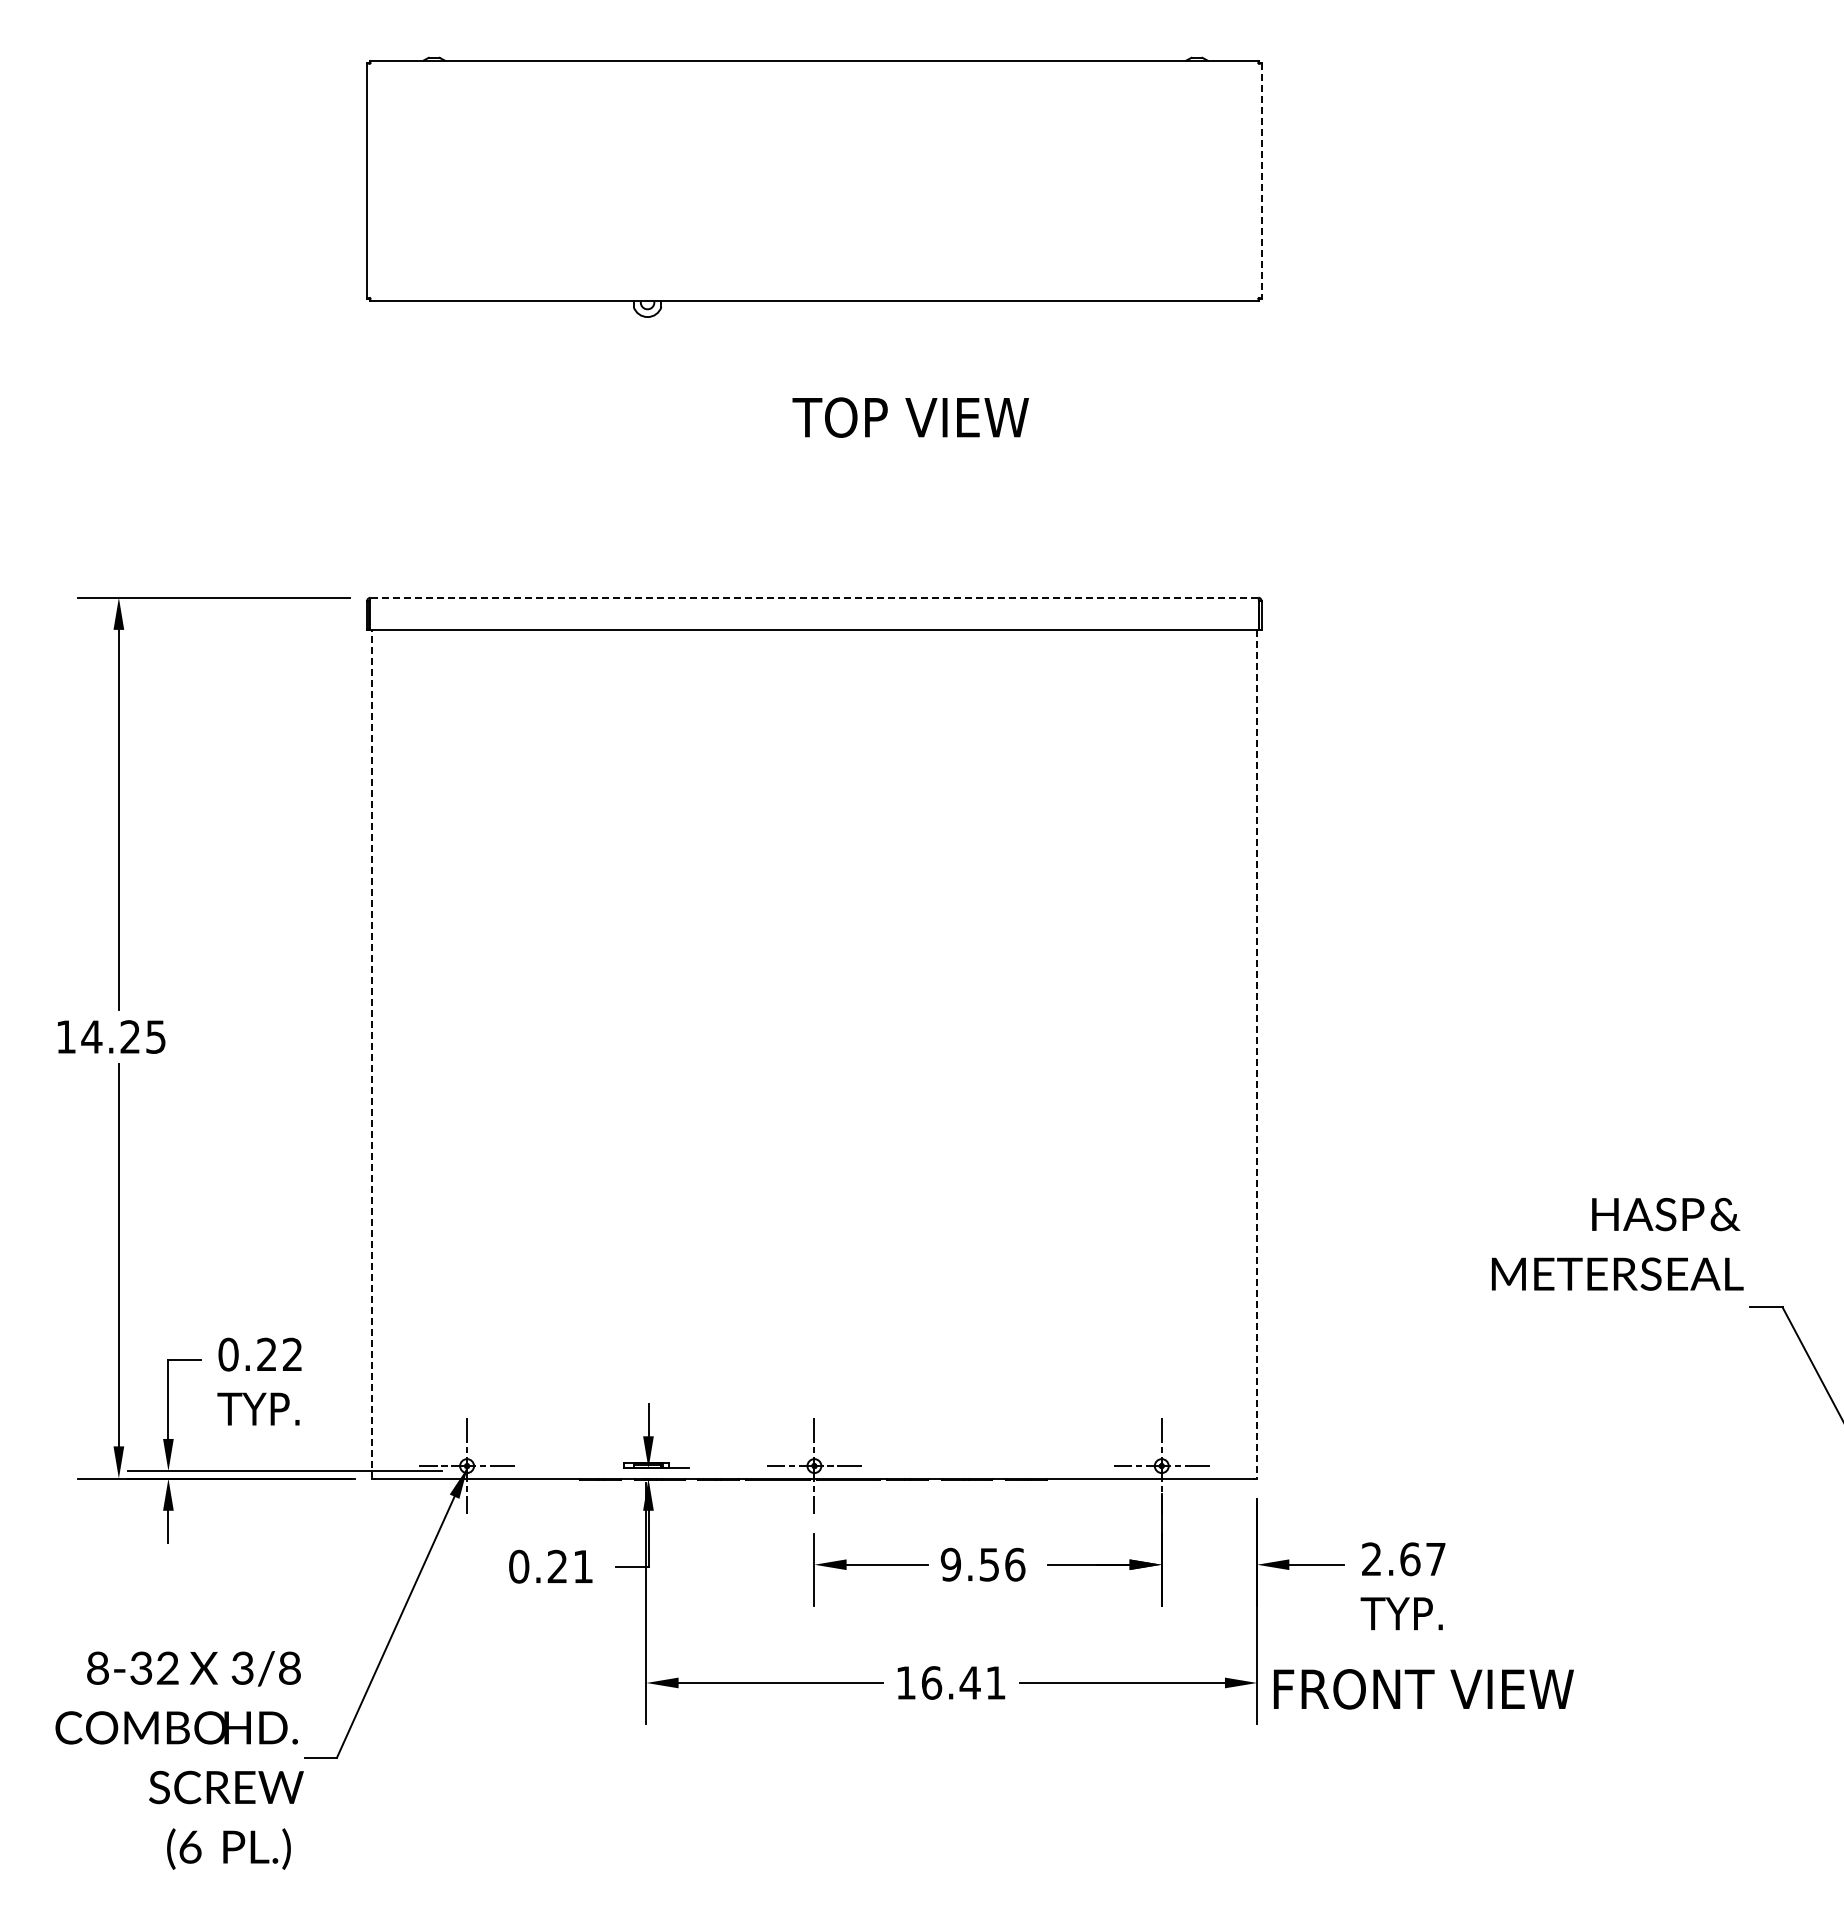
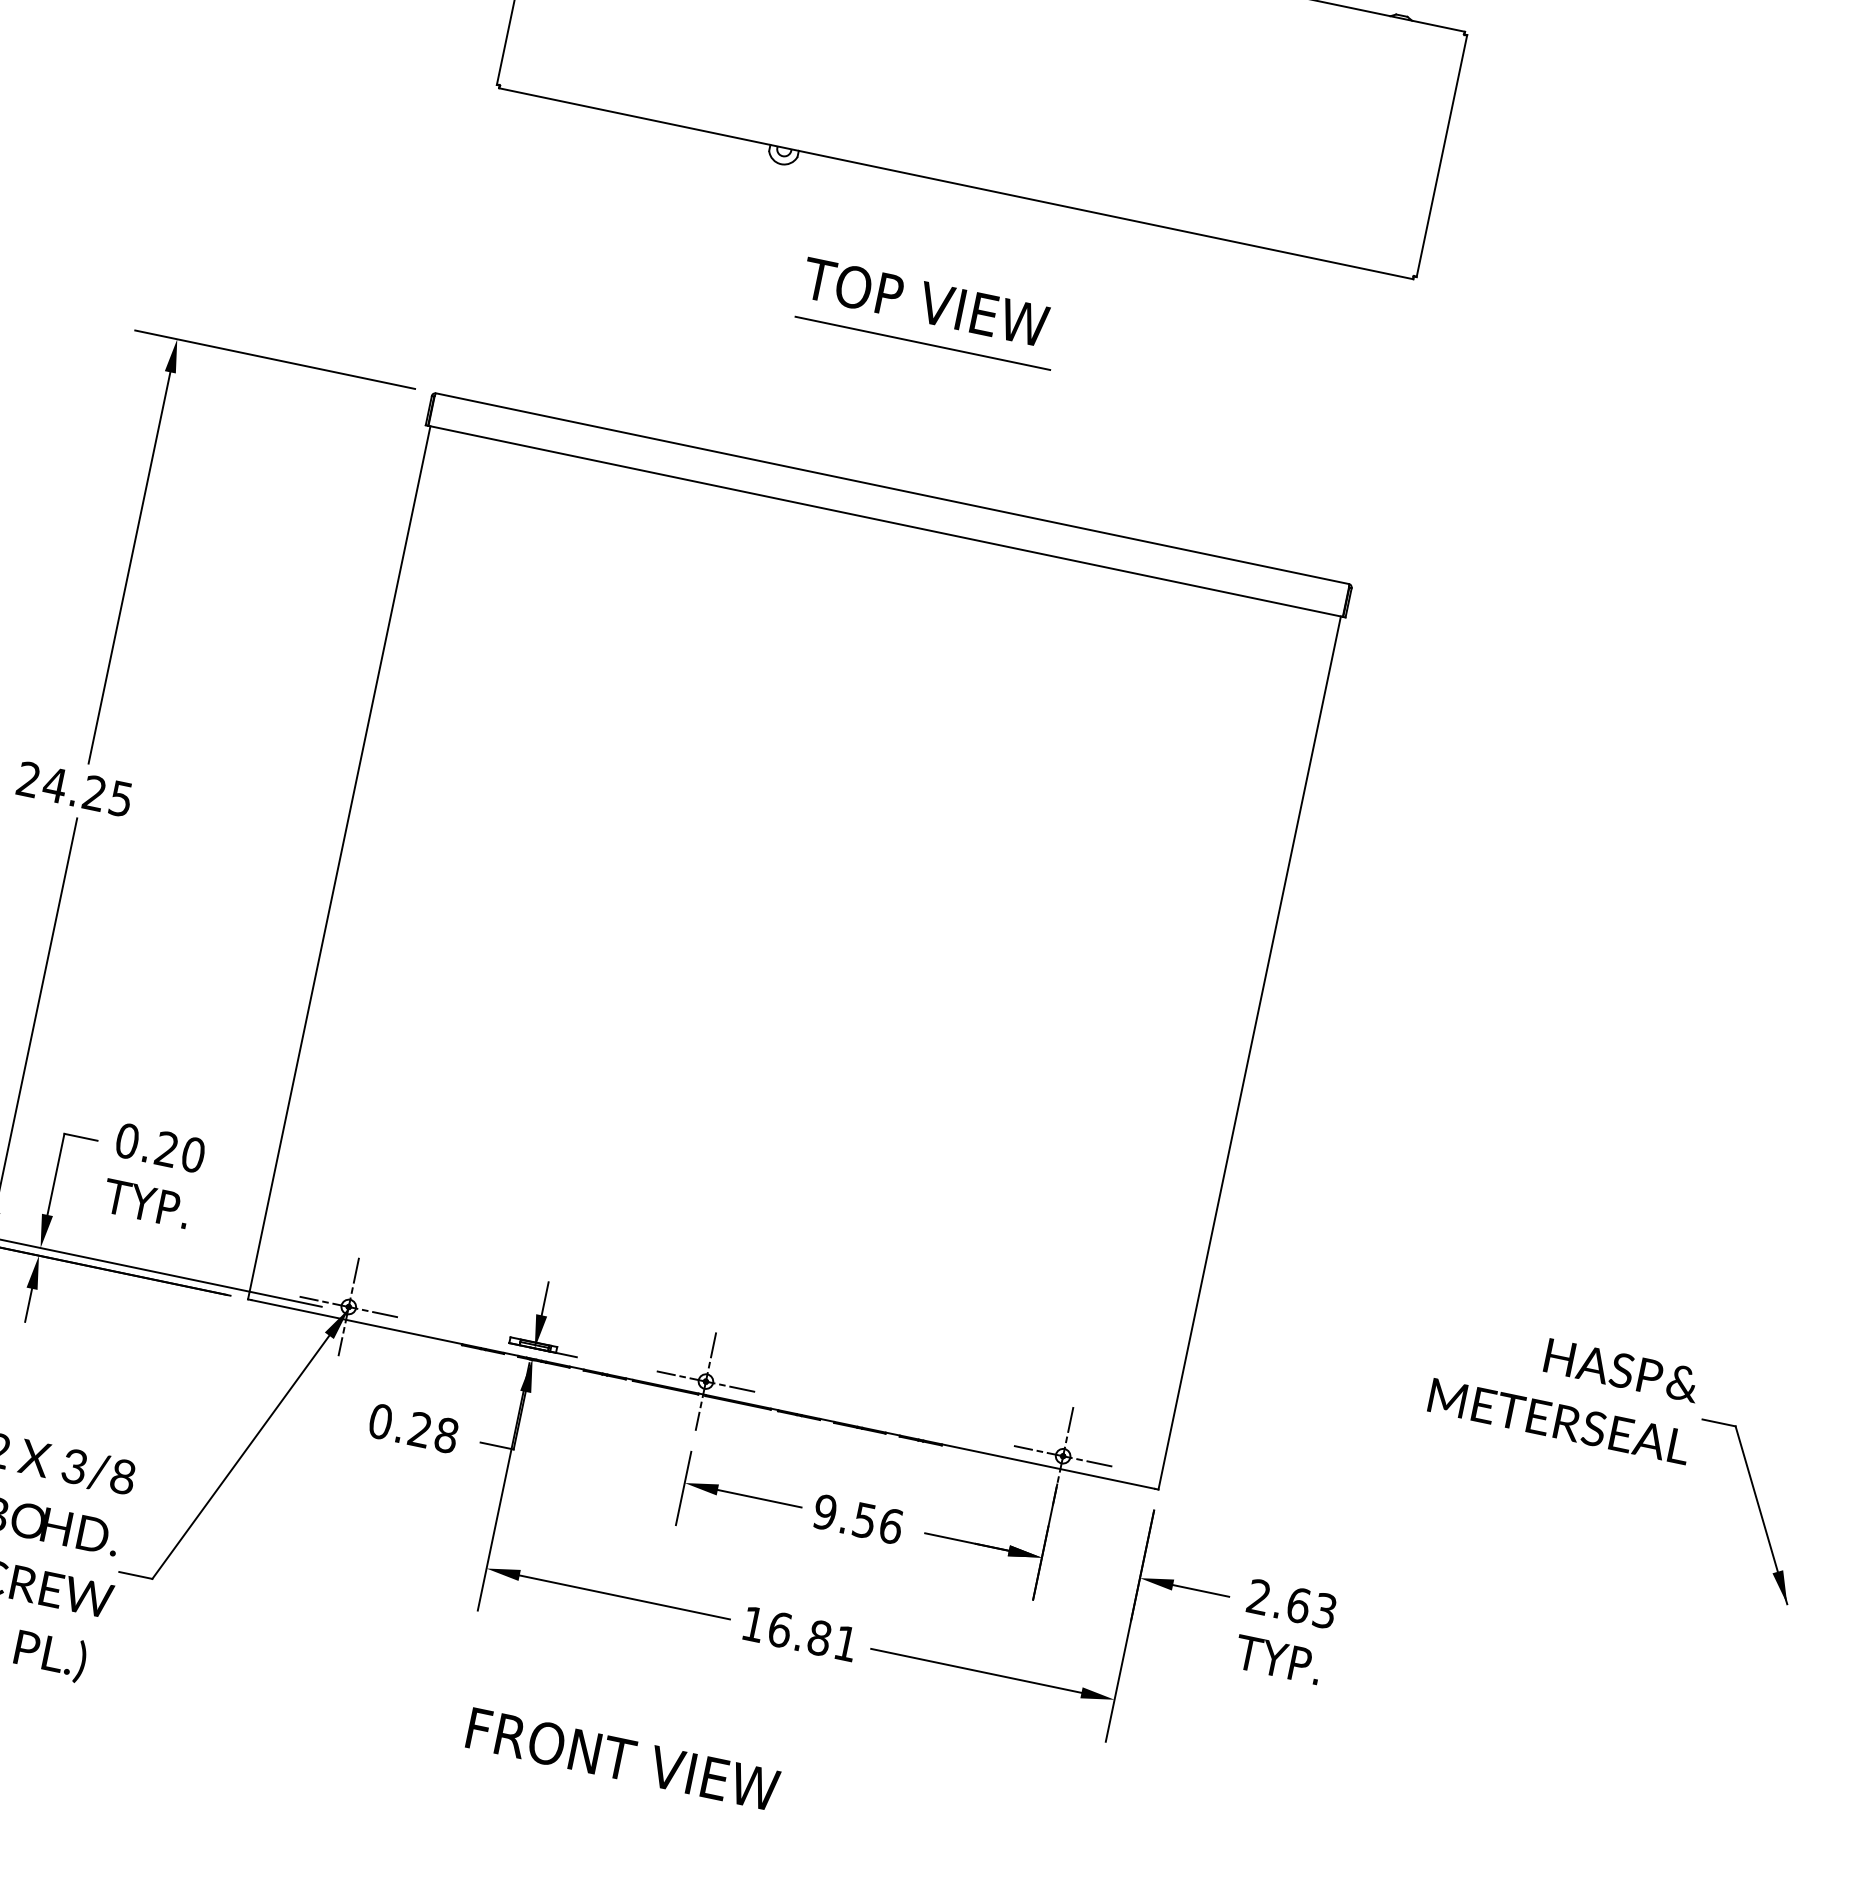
line: (1261, 180) -> (1441, 155), dashed -> solid
text: (910, 417) -> (925, 302), moved
line: (814, 456) -> (922, 343), added
line: (814, 597) -> (892, 488), dashed -> solid
text: (65, 1036) -> (28, 778), 14.25 -> 24.25
line: (371, 1054) -> (338, 863), dashed -> solid
line: (1257, 1054) -> (1249, 1053), dashed -> solid
text: (1617, 1243) -> (1566, 1390), moved
text: (292, 1354) -> (193, 1154), 0.22 -> 0.20
text: (1435, 1559) -> (1324, 1611), 2.67 -> 2.63
text: (583, 1566) -> (446, 1435), 0.21 -> 0.28
text: (969, 1682) -> (818, 1637), 16.41 -> 16.81
text: (1423, 1689) -> (622, 1759), moved

